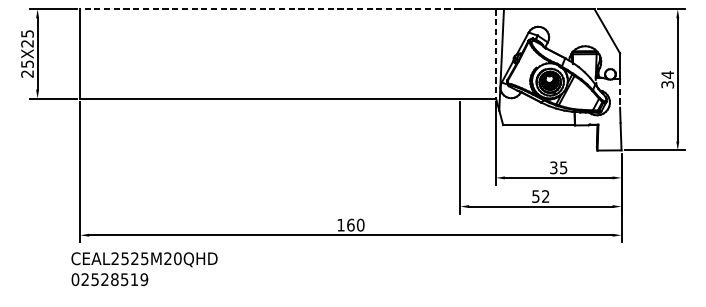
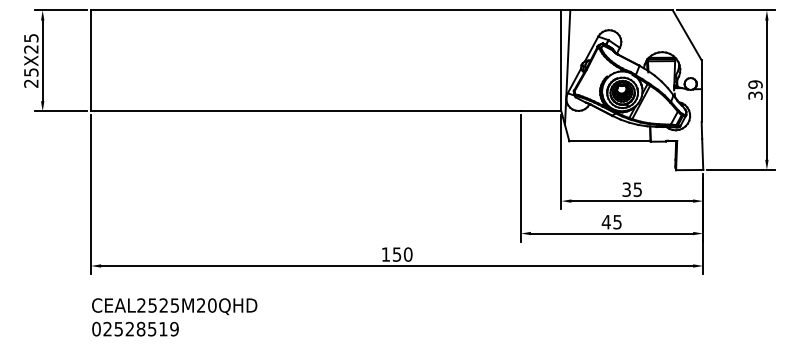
line: (269, 9) -> (305, 10), dashed -> solid
line: (496, 54) -> (561, 61), dashed -> solid
text: (667, 74) -> (755, 84), 34 -> 39
line: (619, 93) -> (701, 105), dashed -> solid
text: (540, 195) -> (611, 221), 52 -> 45
text: (350, 225) -> (396, 254), 160 -> 150
text: (144, 269) -> (174, 317), moved

